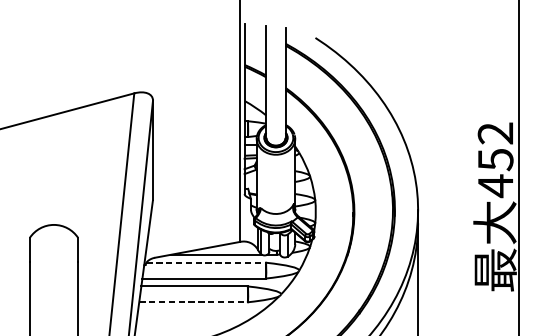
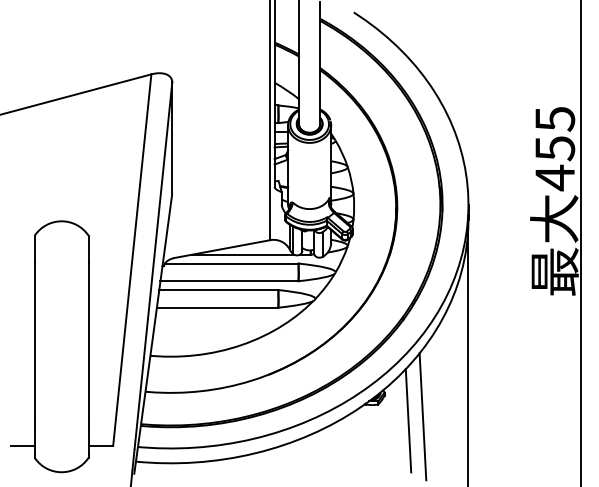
text: (496, 133) -> (555, 119), 452 -> 455
line: (206, 262) -> (231, 263), dashed -> solid
line: (193, 302) -> (217, 307), dashed -> solid

